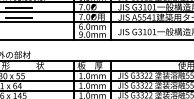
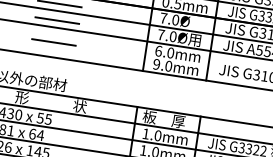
line: (19, 30) -> (54, 41), added

